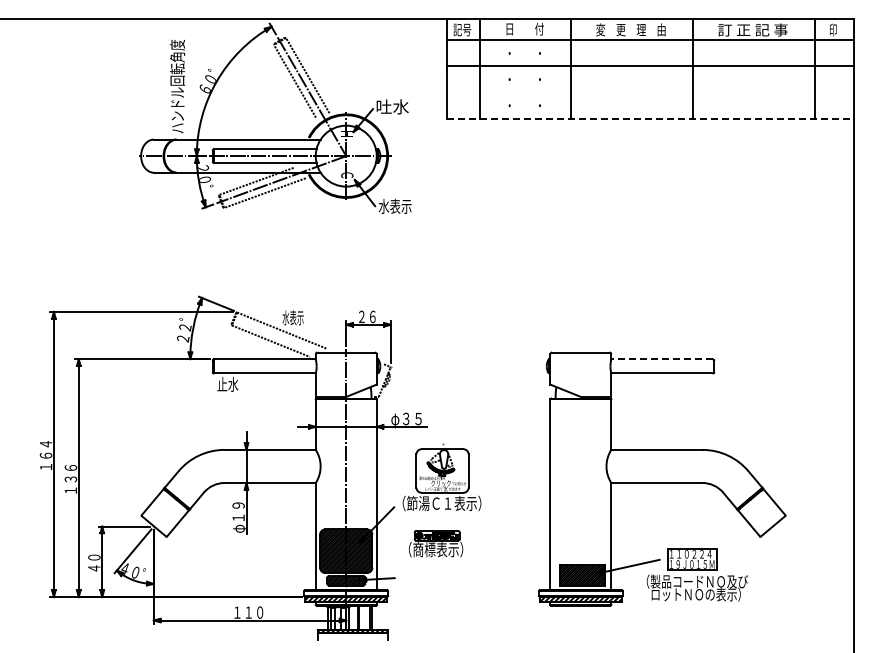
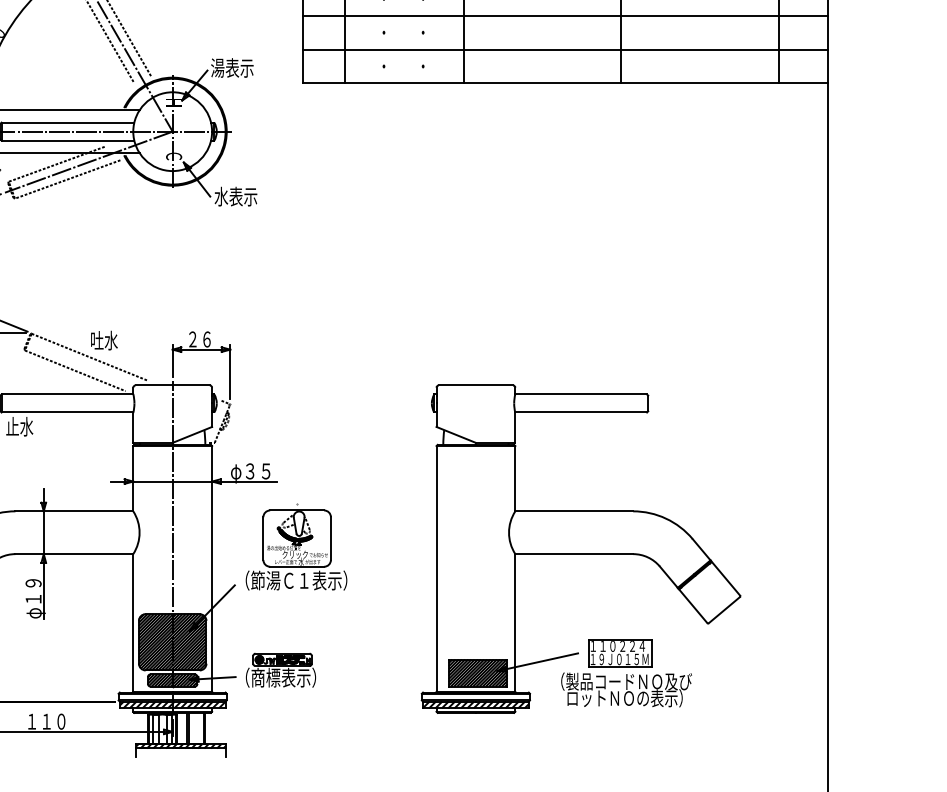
line: (649, 92) -> (564, 49), added
text: (392, 106) -> (232, 67), 吐水 -> 湯表示
line: (650, 118) -> (565, 83), dashed -> solid
text: (292, 317) -> (103, 340), 水表示 -> 吐水
line: (661, 359) -> (580, 394), dashed -> solid
part: (436, 543) -> (281, 669), moved

